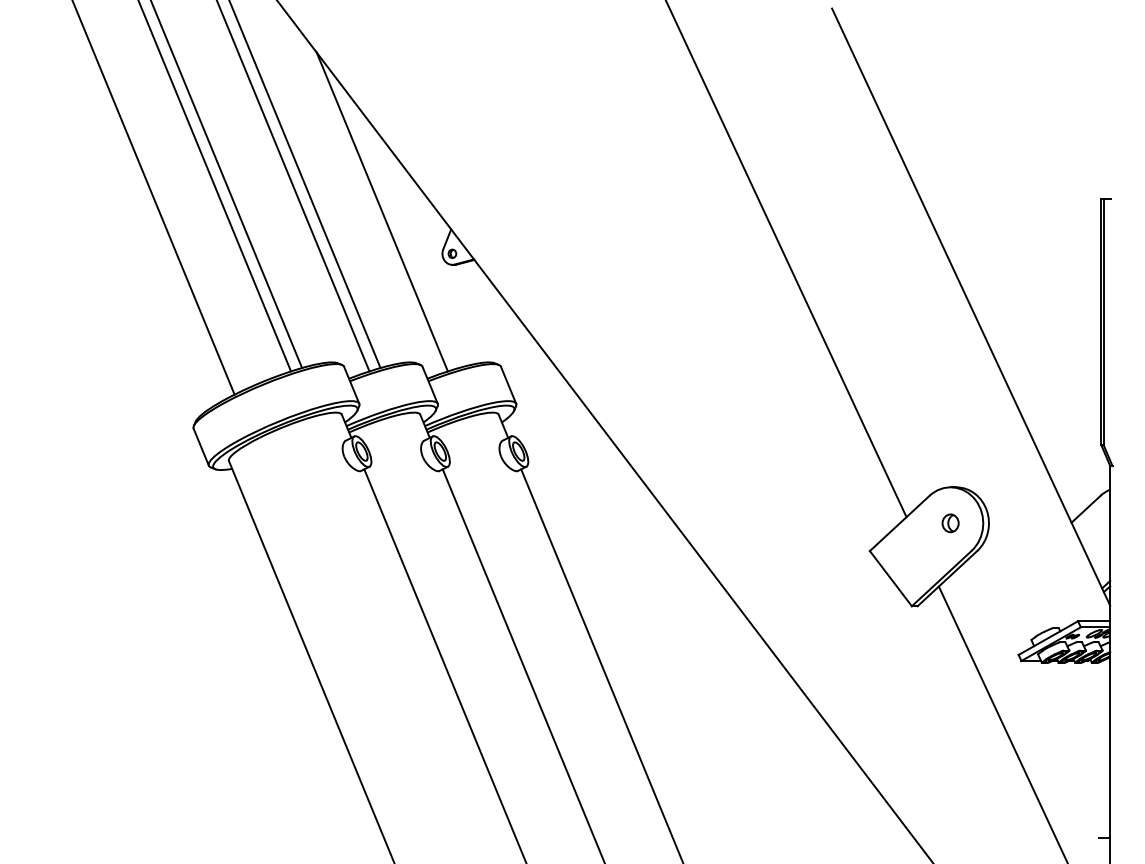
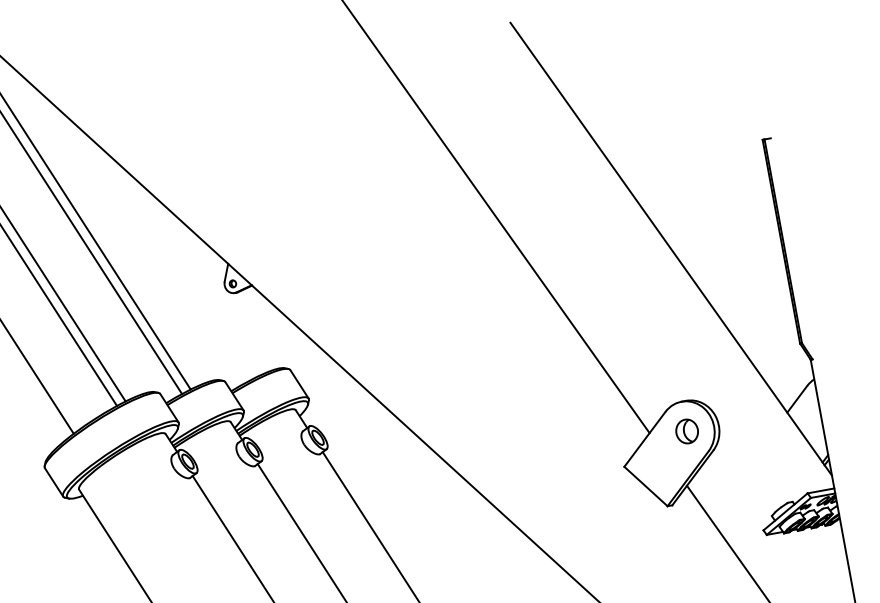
line: (381, 211) -> (167, 259), removed
part: (950, 523) -> (687, 431), size x1.6

